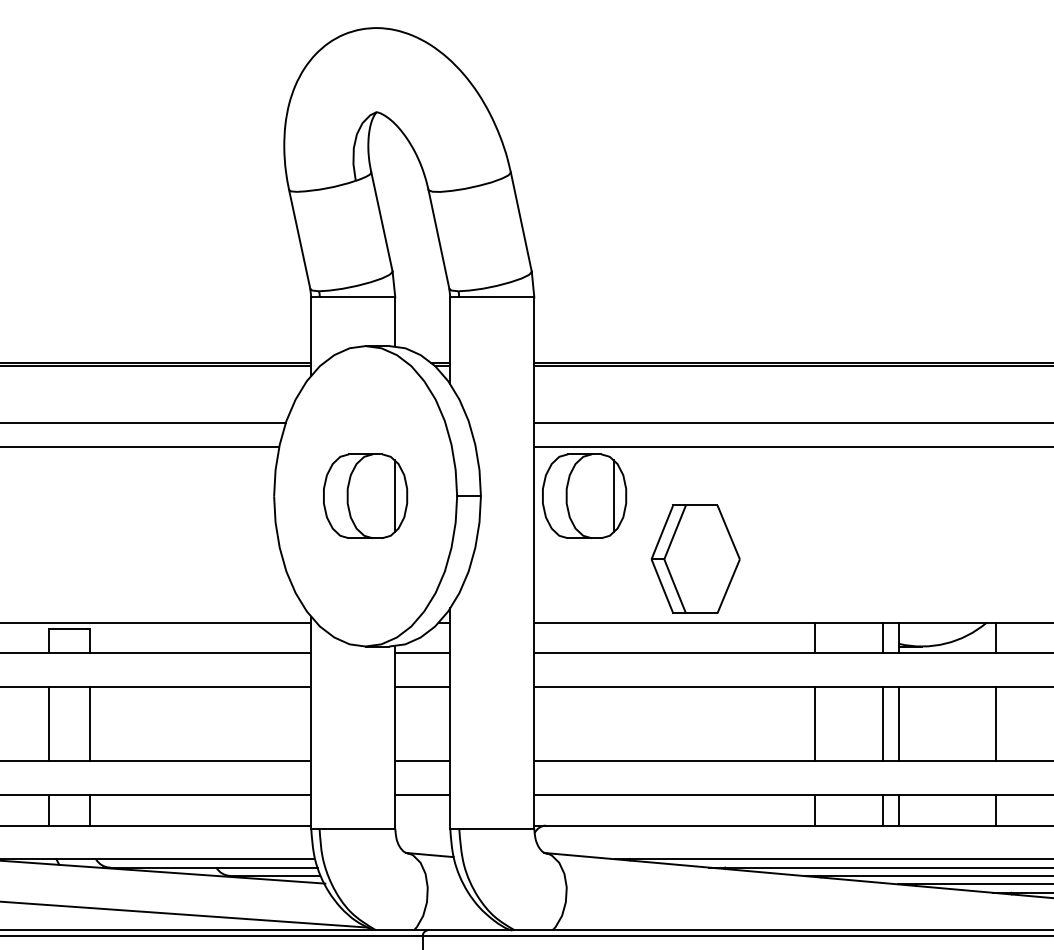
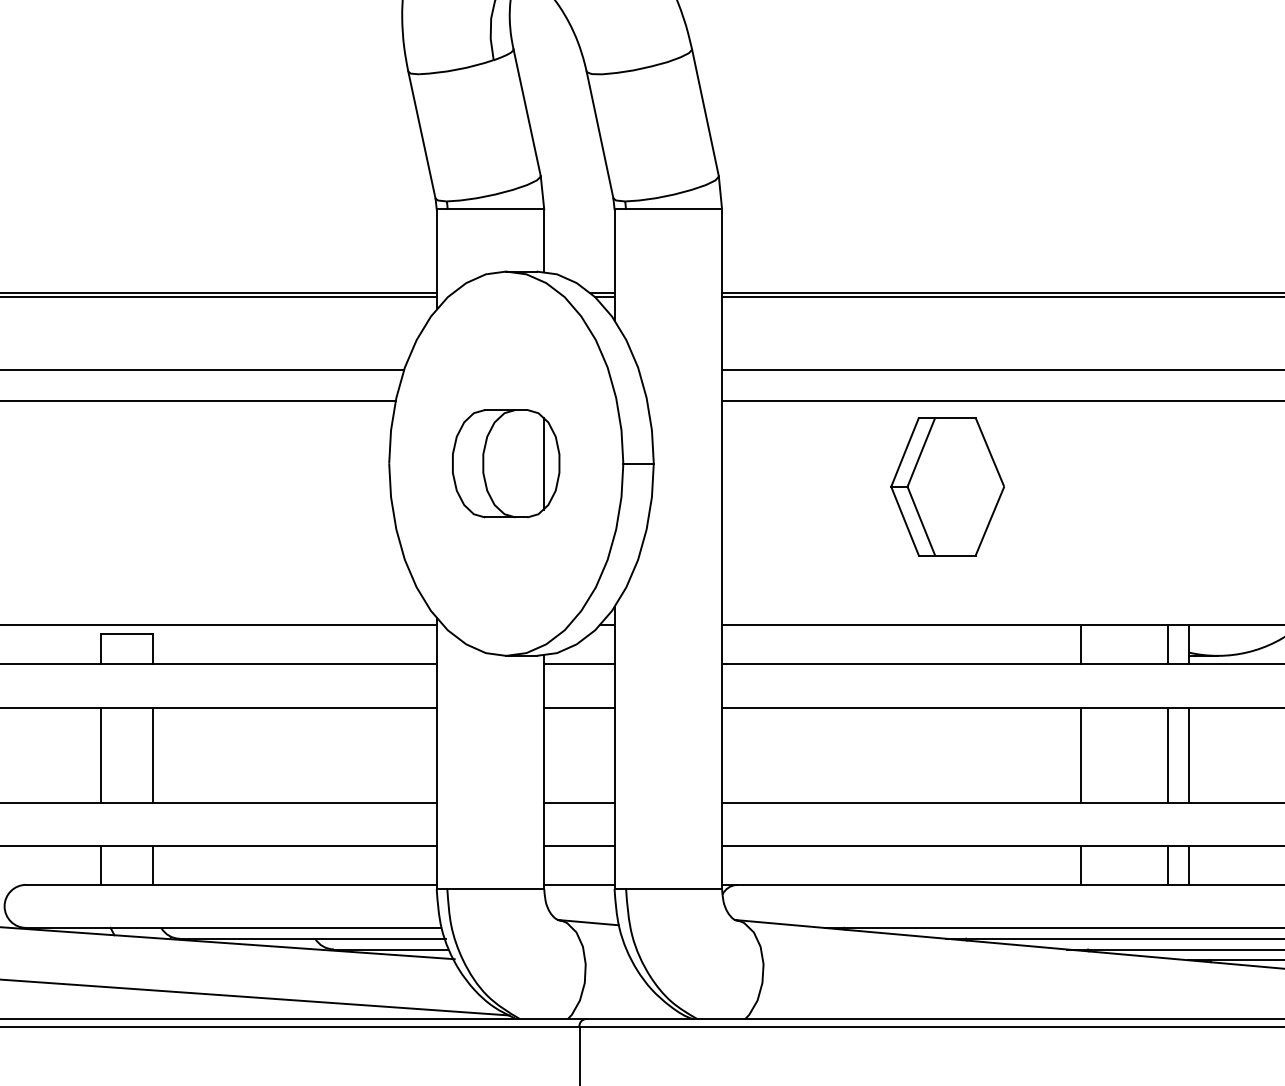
part: (584, 495) -> (786, 462), removed
part: (695, 558) -> (947, 485), moved
line: (422, 825) -> (579, 884), added

